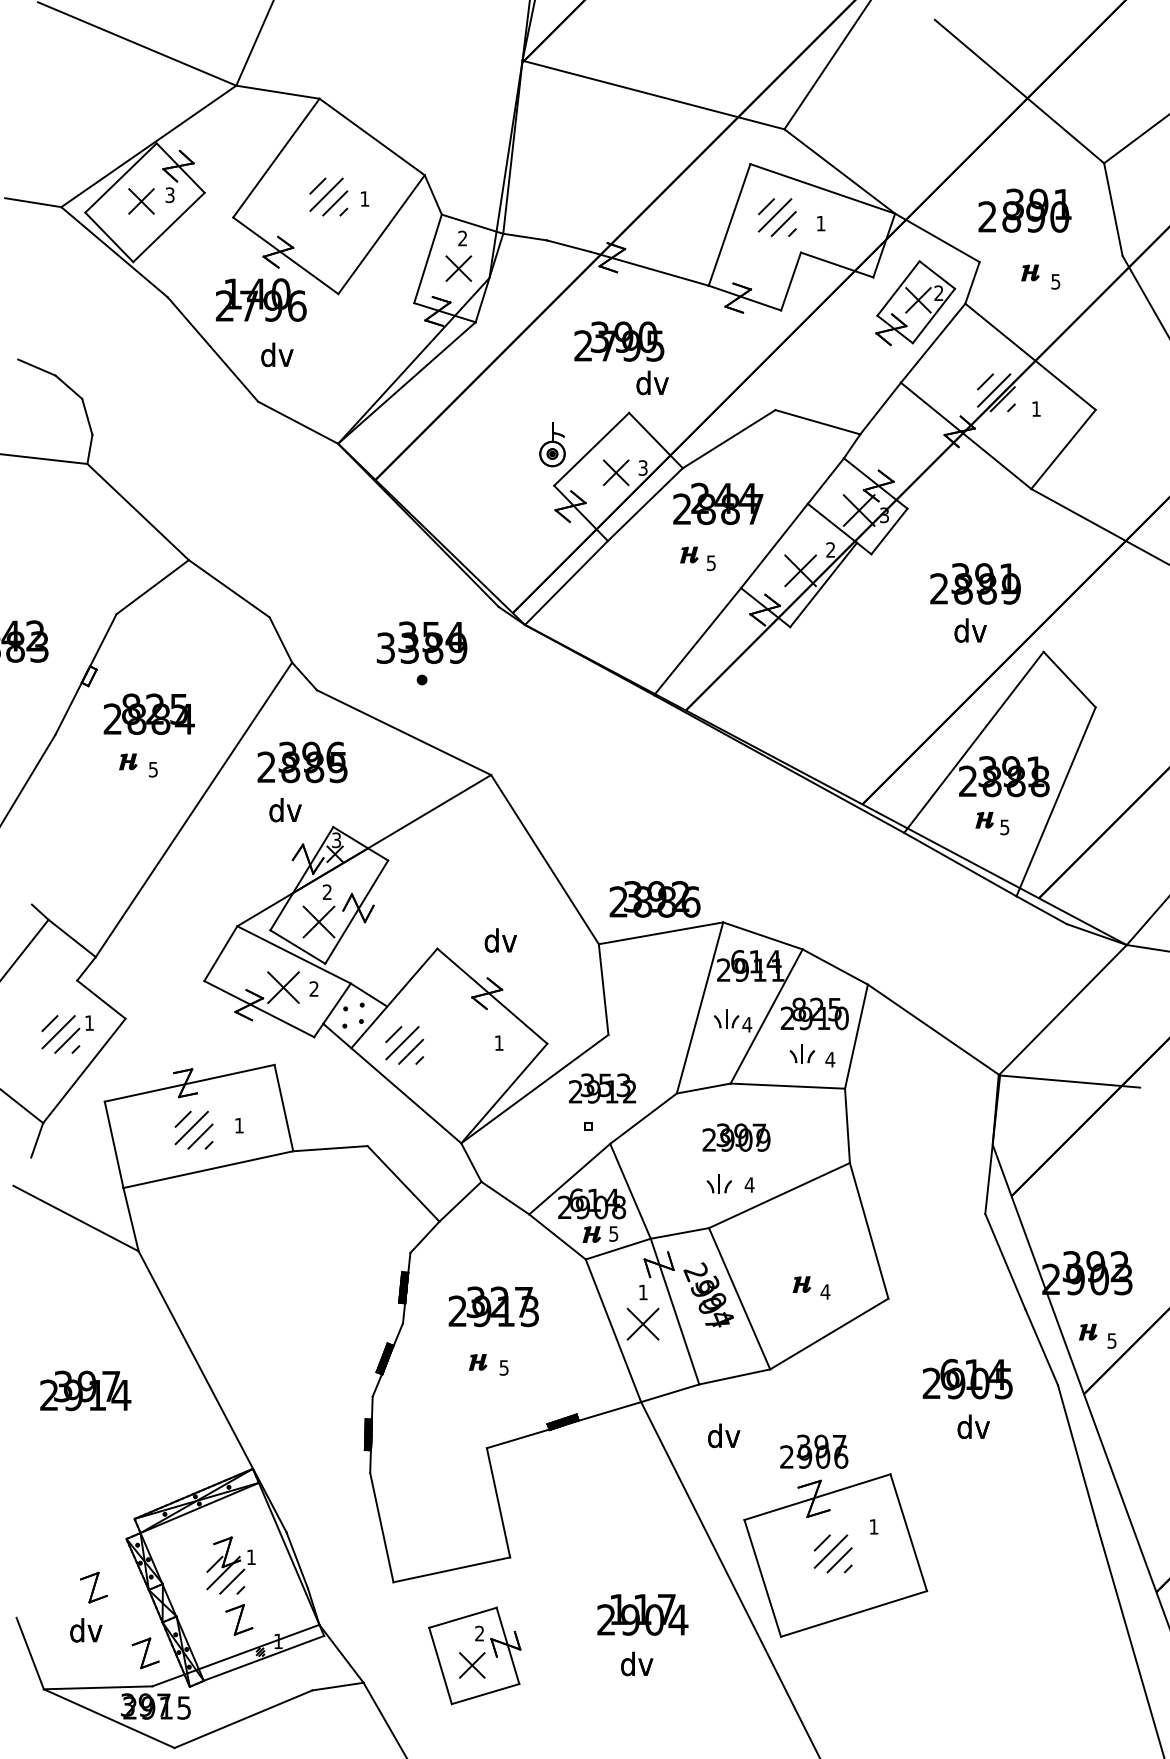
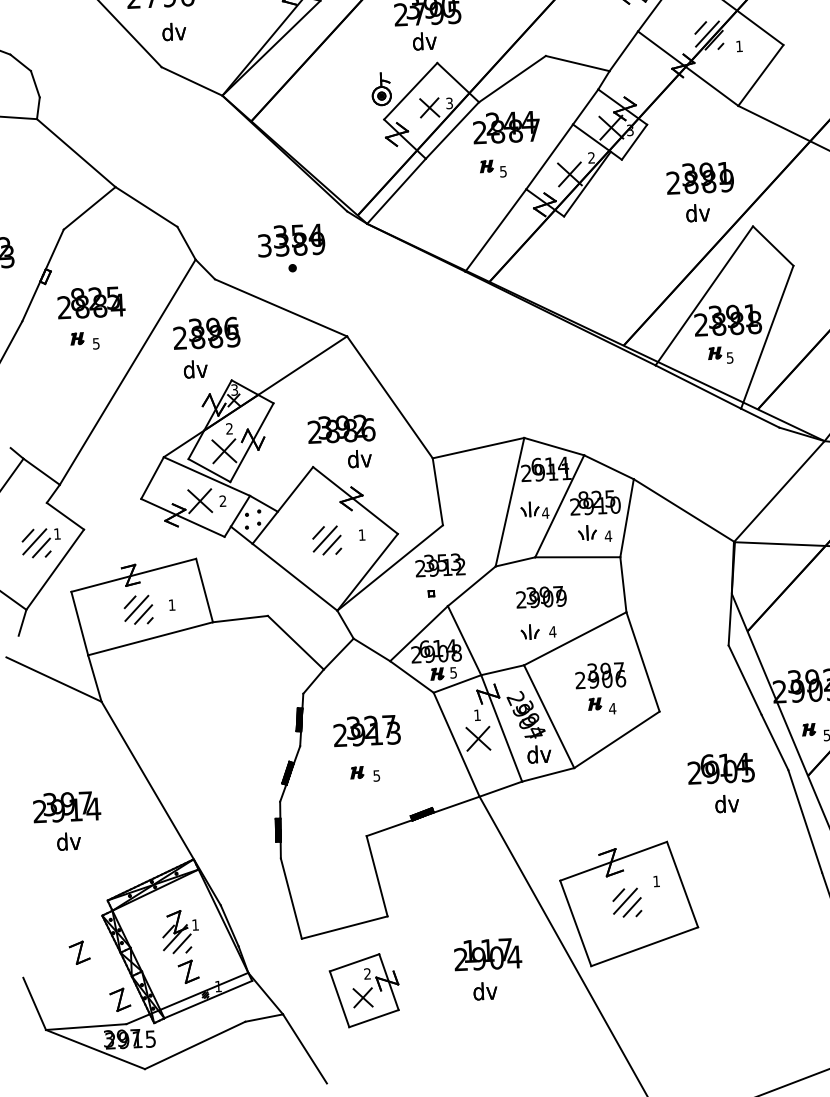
text: (652, 382) -> (424, 40), moved
text: (654, 899) -> (341, 429), moved
part: (404, 1045) -> (326, 540), moved
text: (724, 1435) -> (539, 754), moved
text: (814, 1451) -> (600, 675), moved
text: (86, 1630) -> (69, 841), moved

